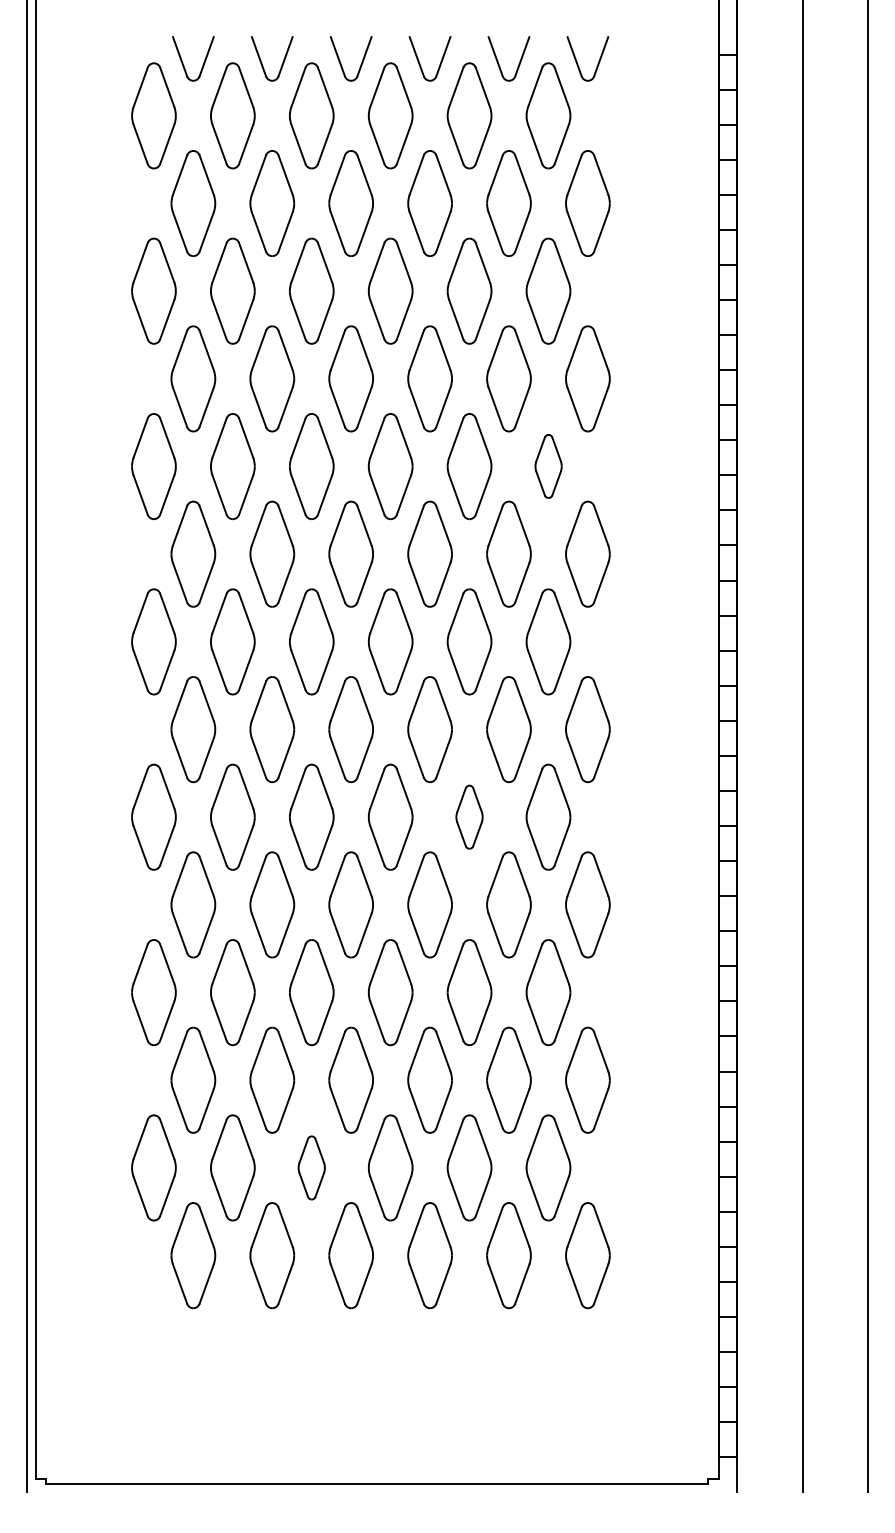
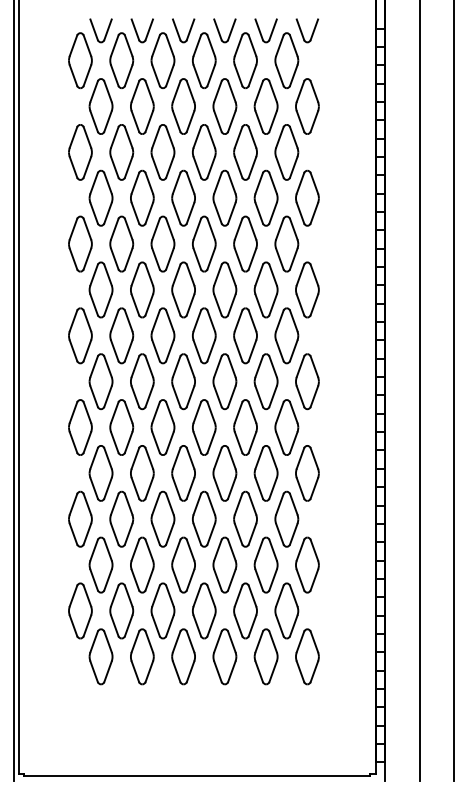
part: (547, 465) -> (286, 243), size x1.67
part: (469, 817) -> (245, 427), size x1.67
part: (310, 1167) -> (162, 610), size x1.67

